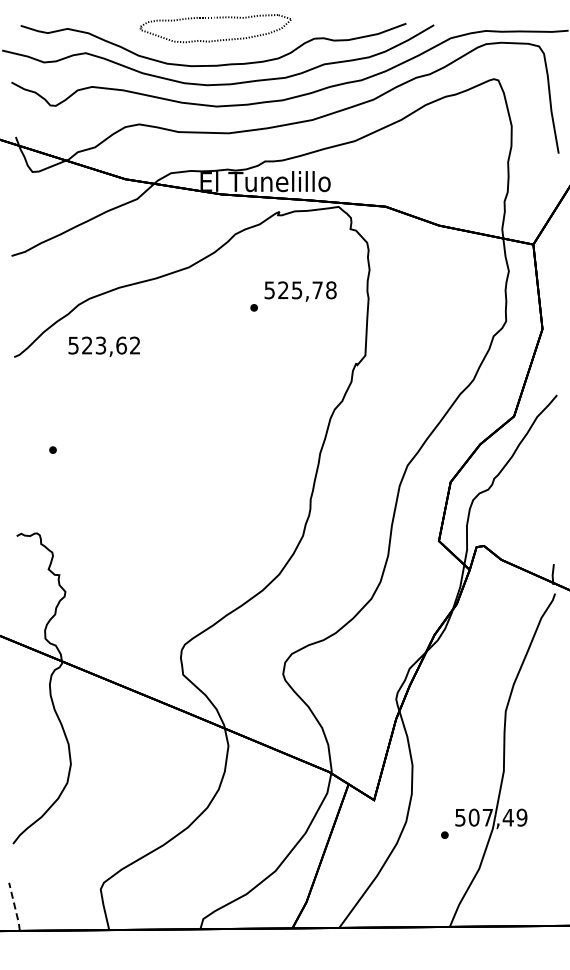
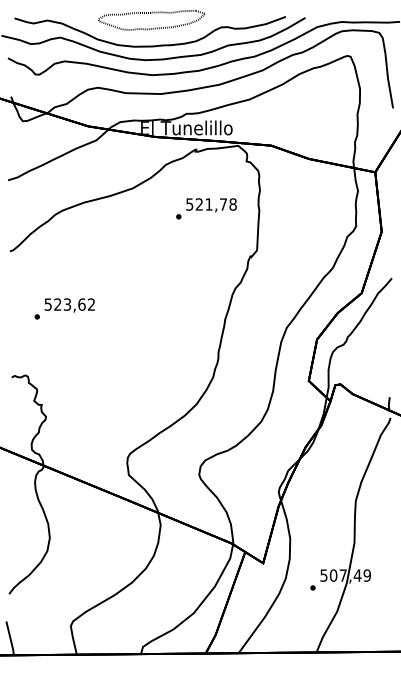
text: (297, 290) -> (209, 204), 525,78 -> 521,78
text: (103, 346) -> (69, 305), moved
line: (14, 907) -> (10, 638), dashed -> solid

